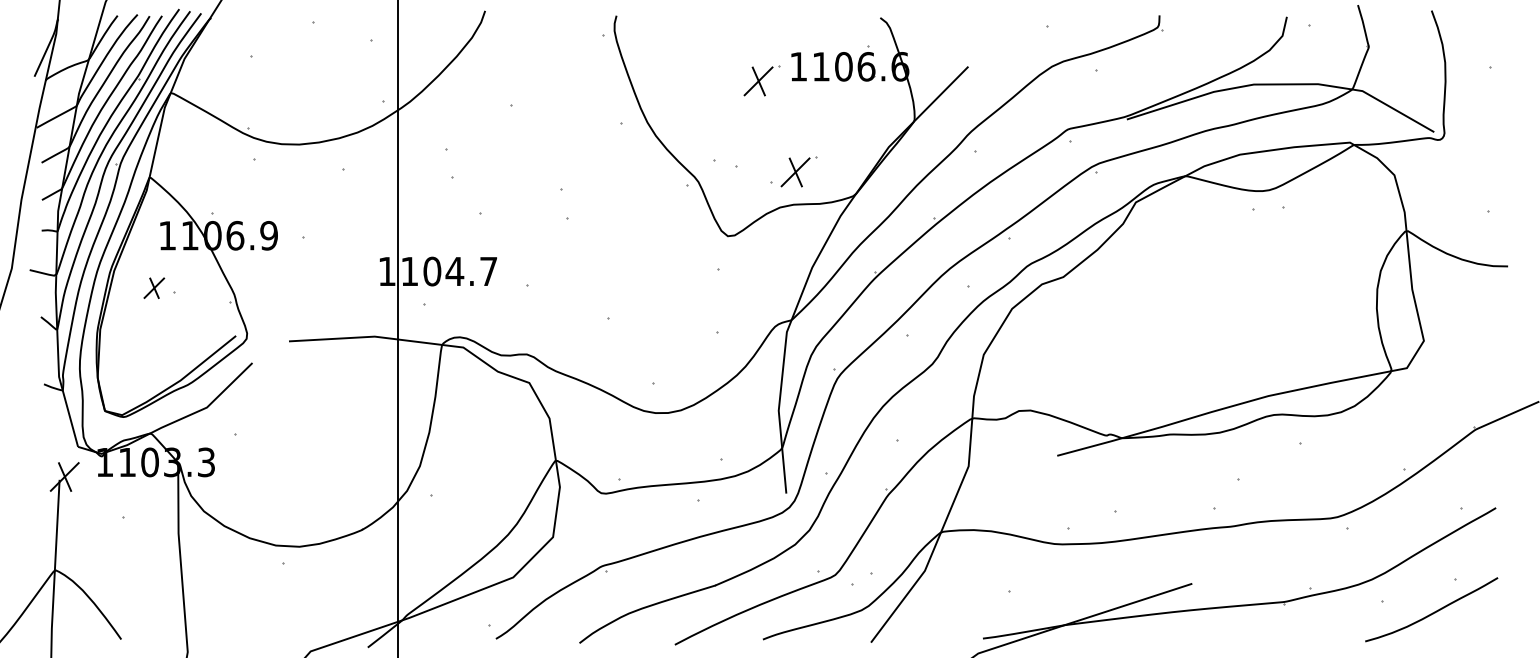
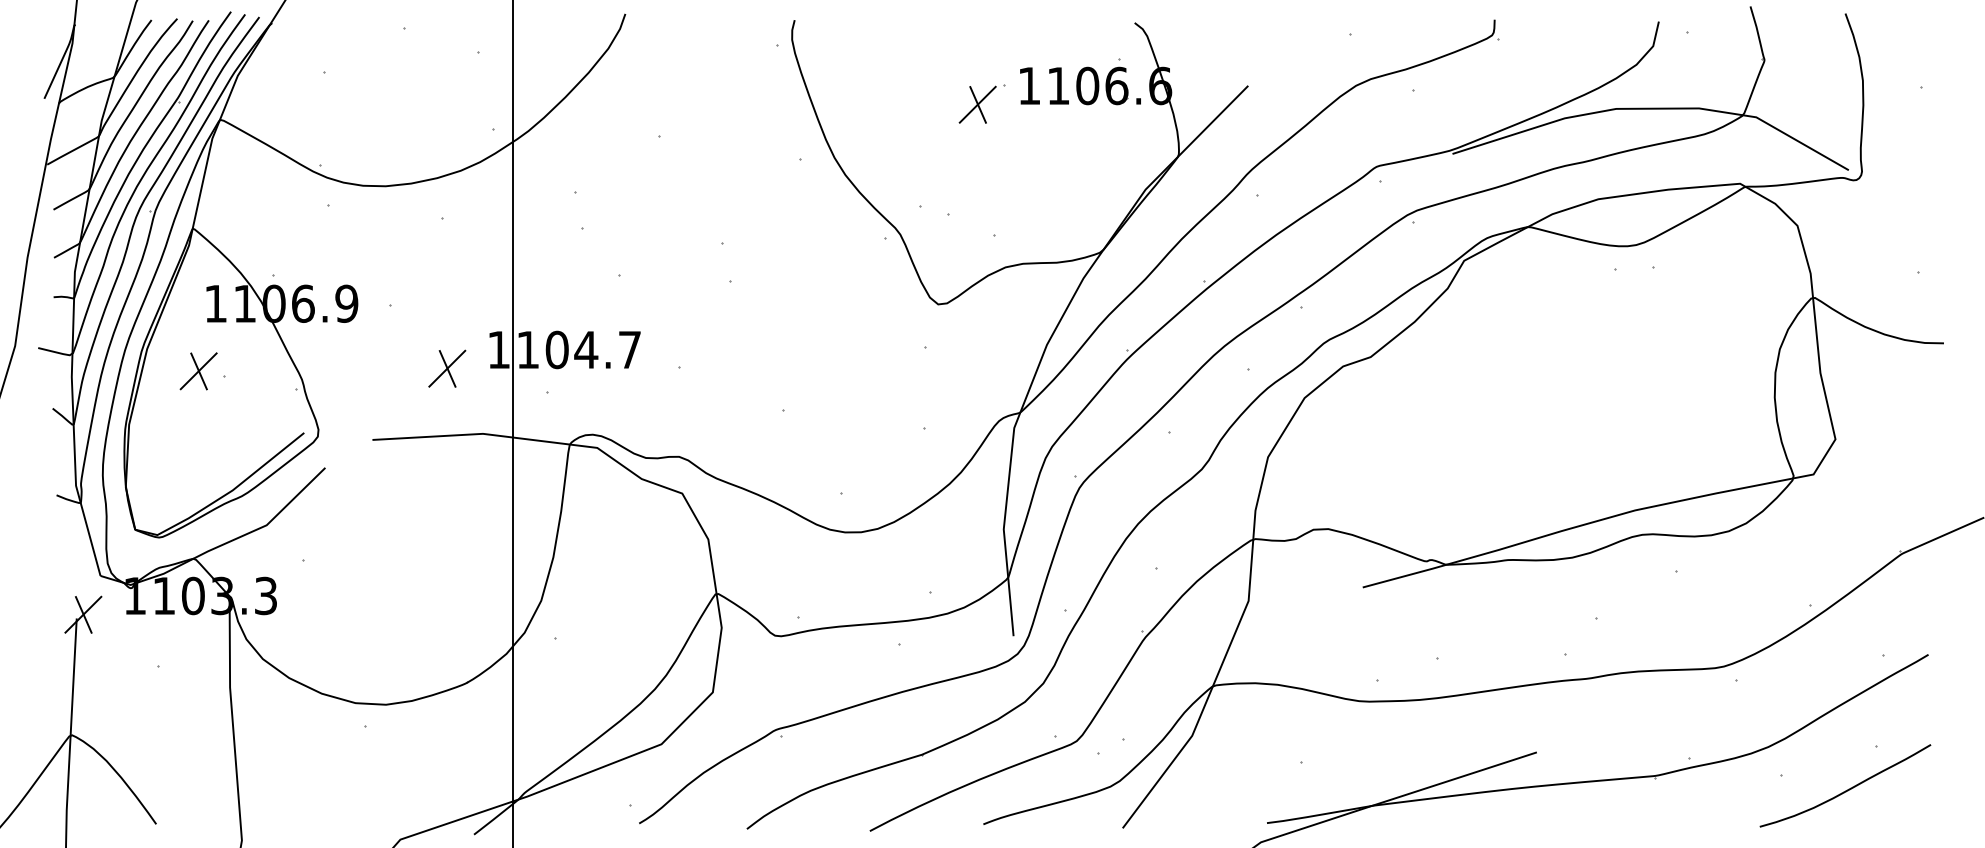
part: (798, 171) -> (1029, 220), removed
part: (346, 285) -> (446, 367), added
part: (154, 288) -> (199, 371), size x1.43

